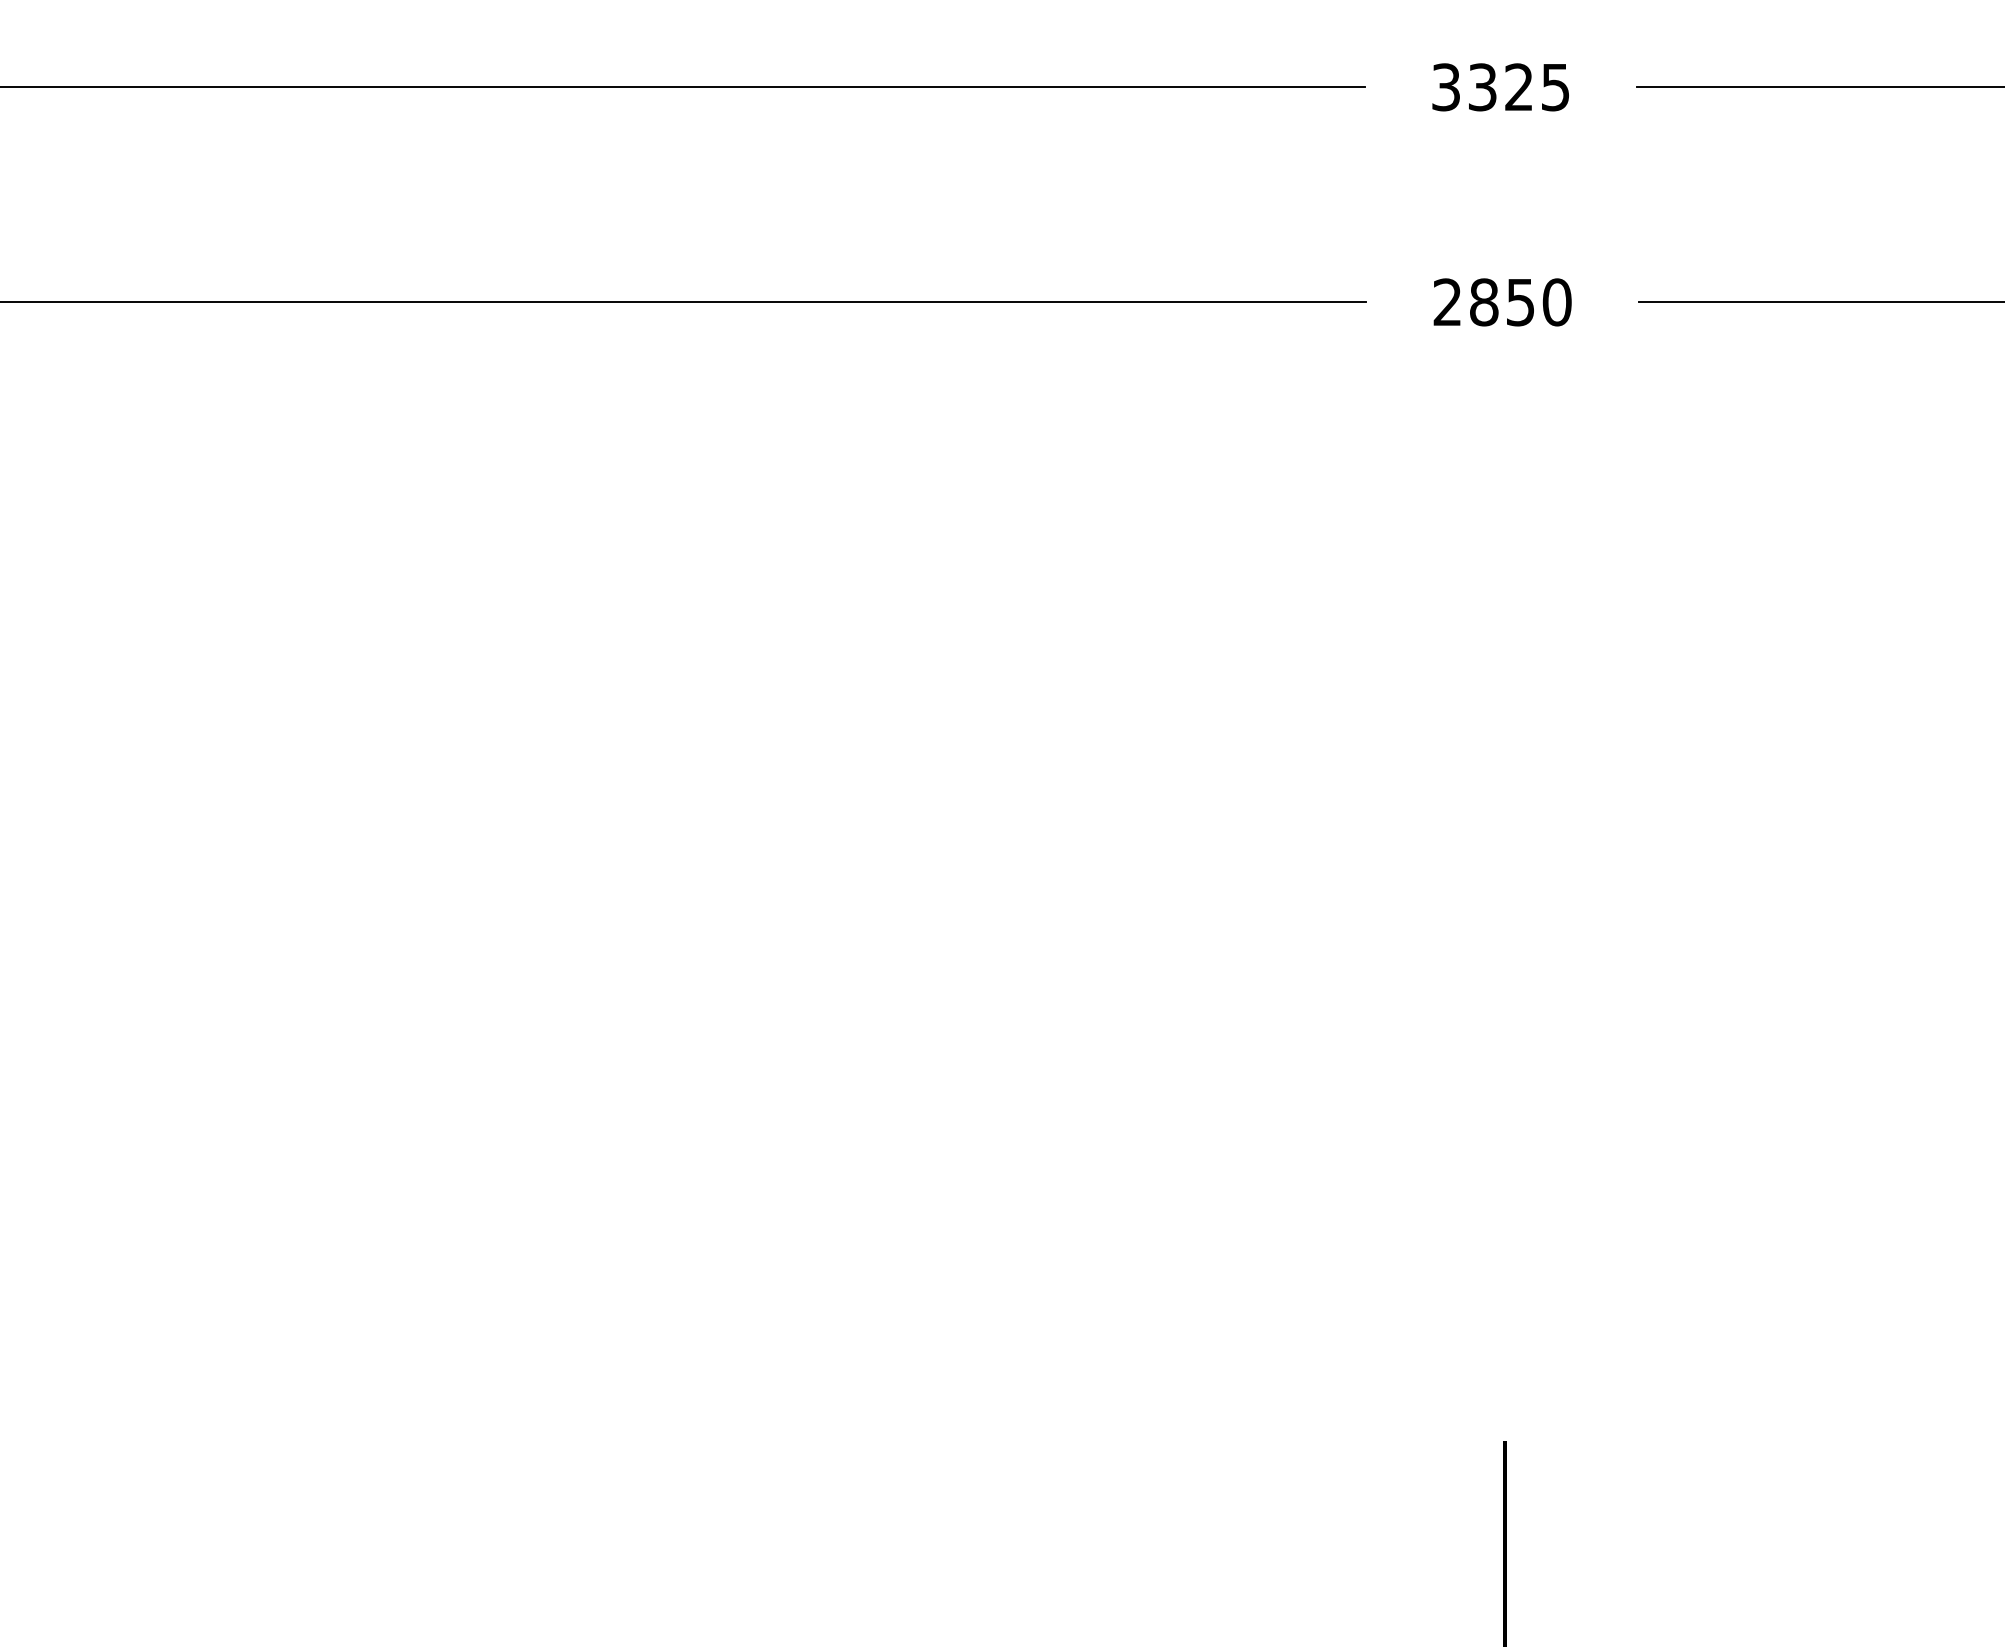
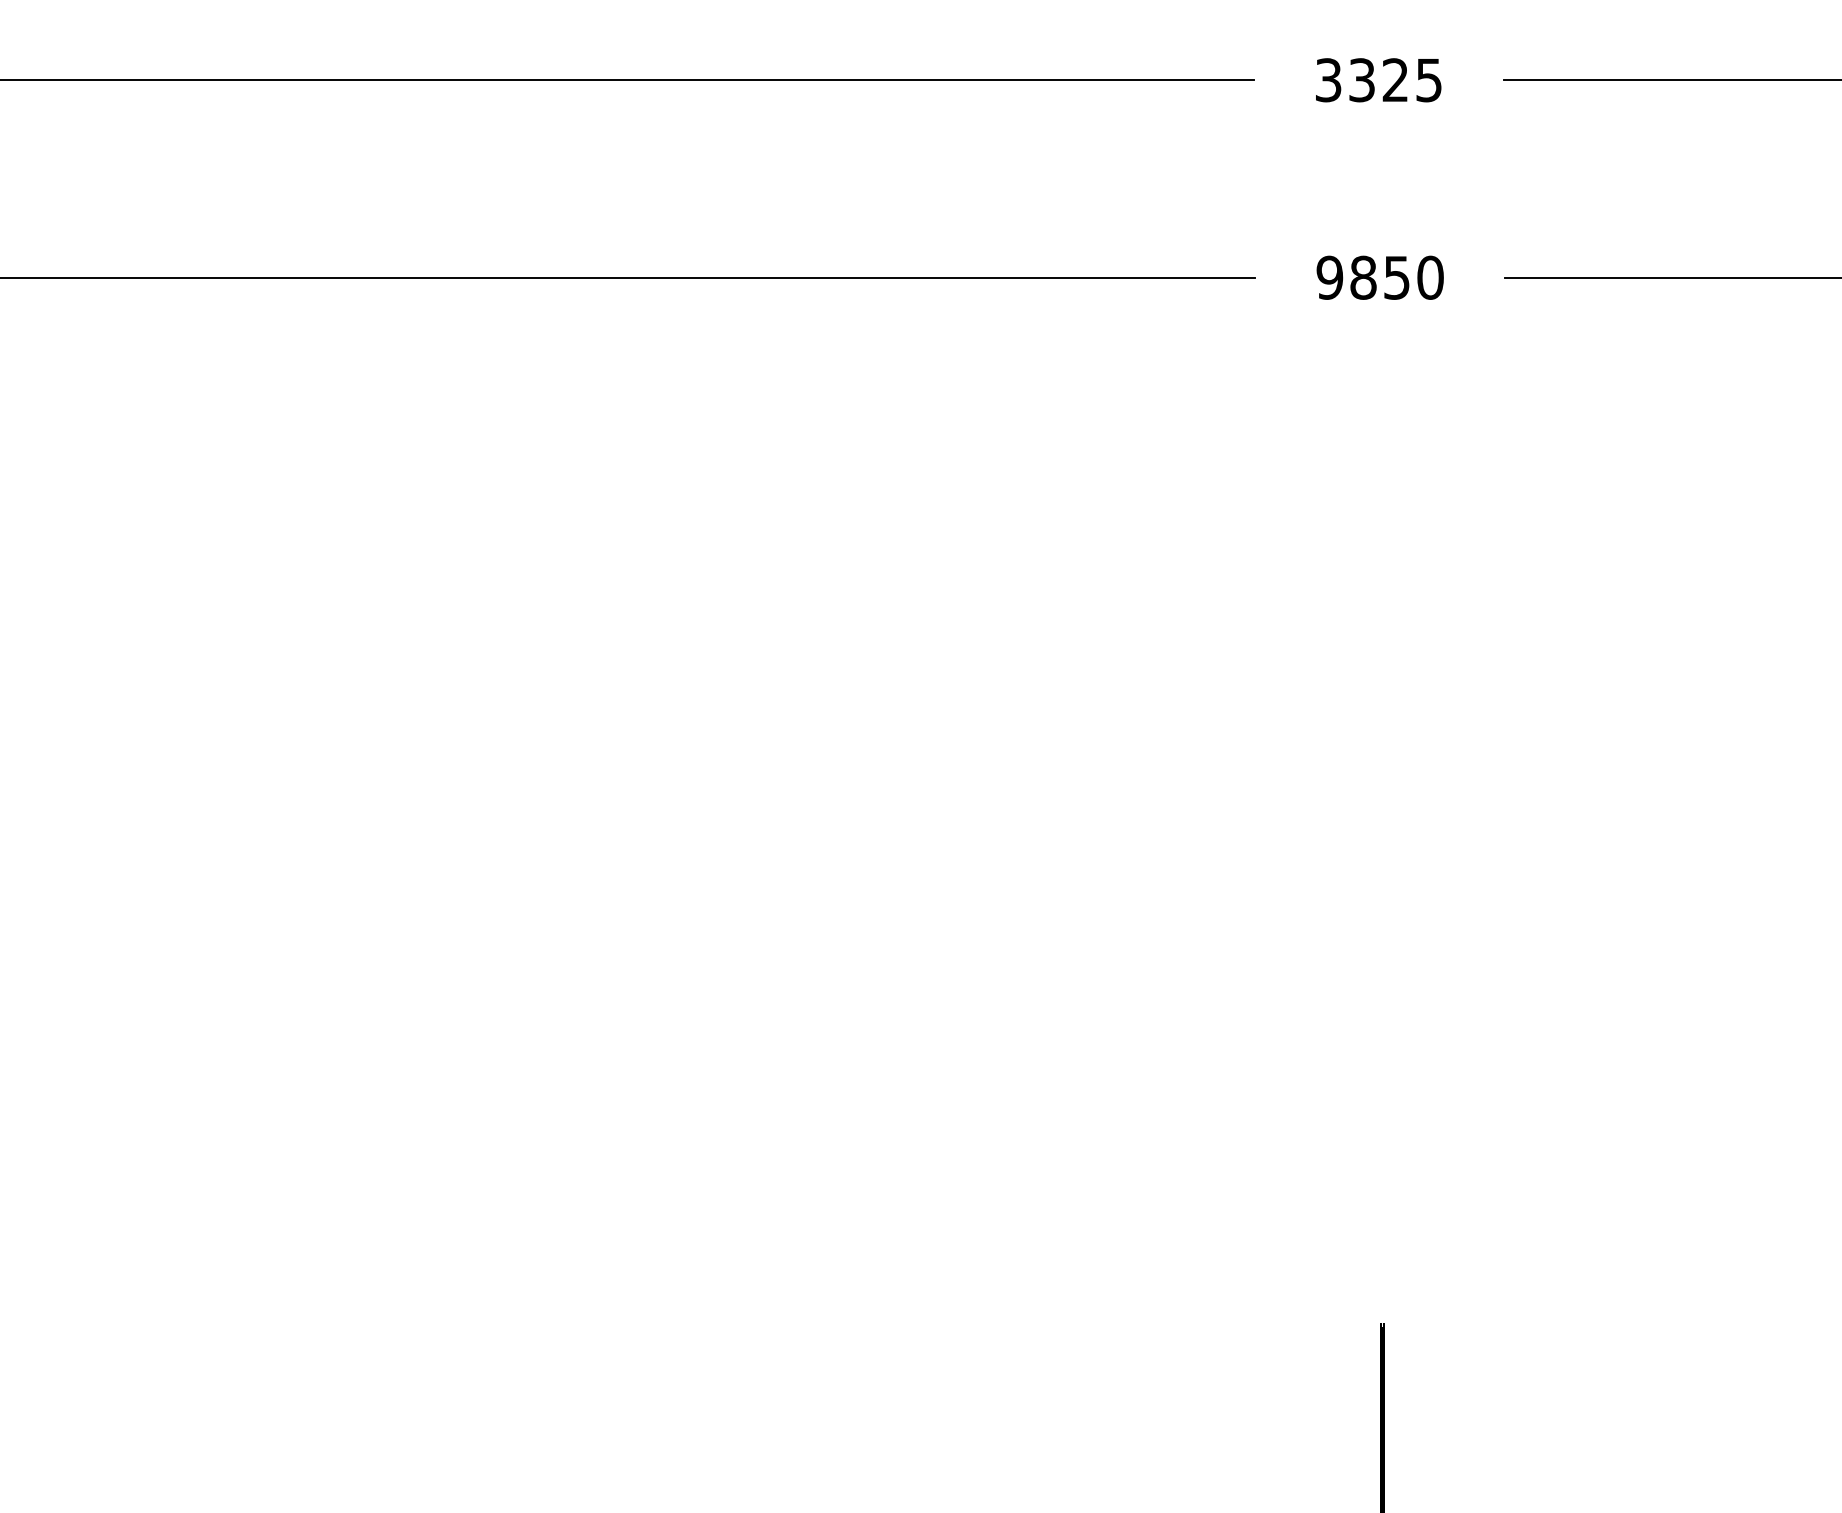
text: (1447, 302) -> (1329, 277), 2850 -> 9850

